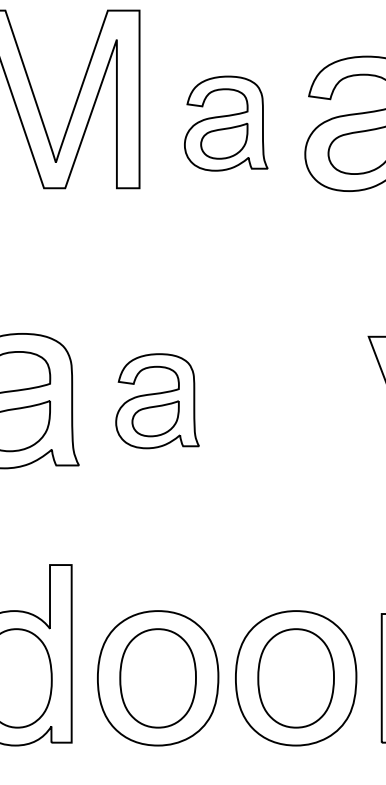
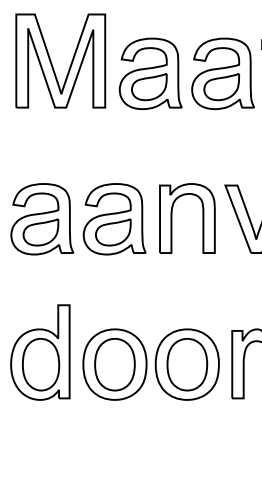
part: (225, 123) -> (150, 73), size x1.43
part: (267, 399) -> (172, 218), added
part: (157, 401) -> (114, 219), size x1.43

